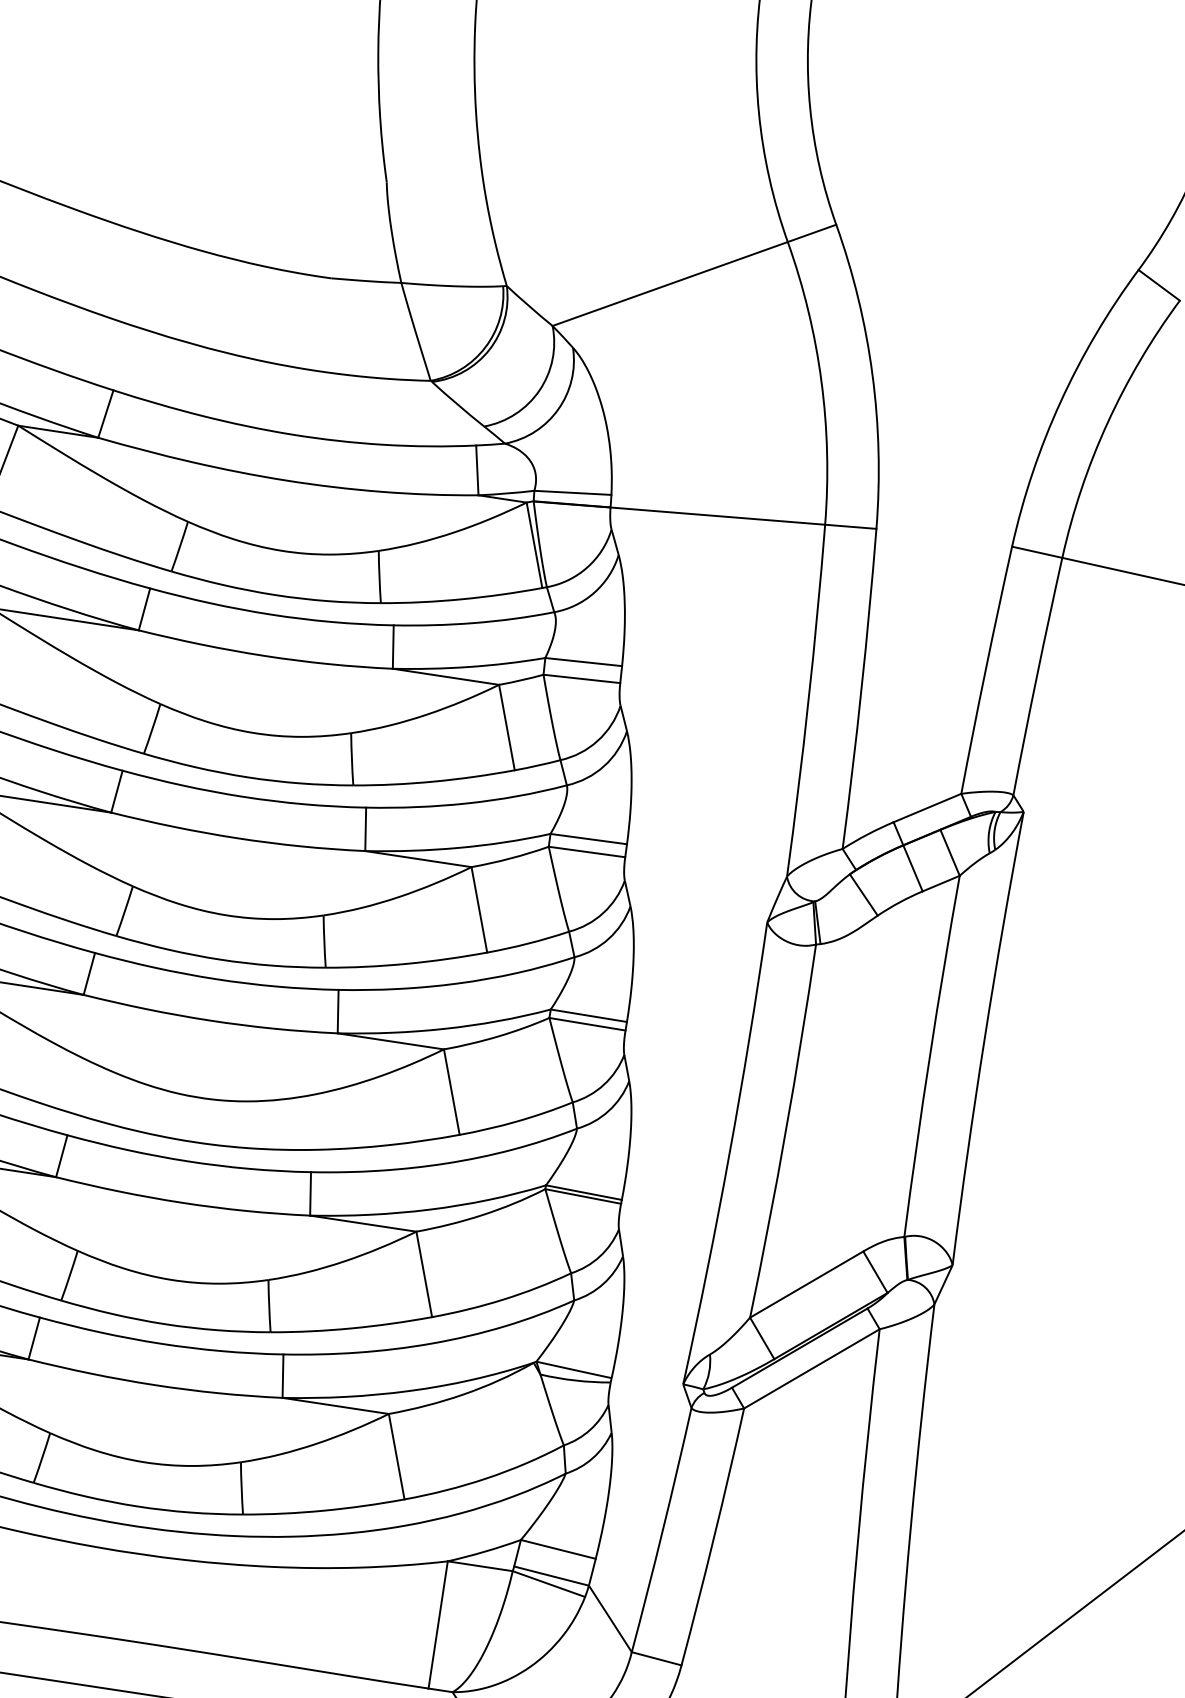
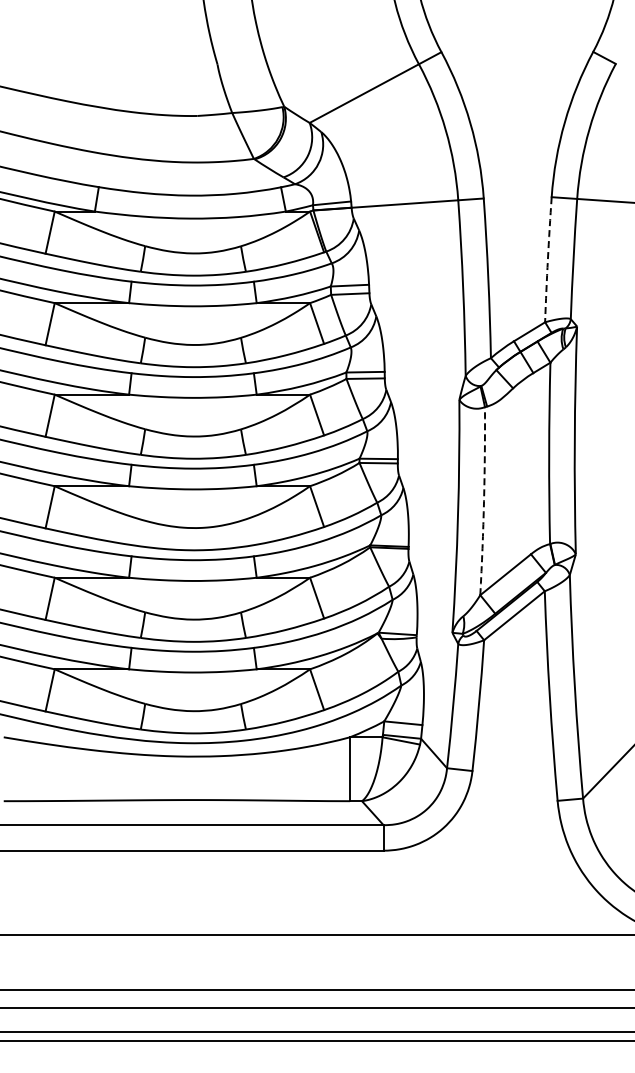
arc: (984, 669) -> (547, 259), solid -> dashed
arc: (786, 1132) -> (484, 501), solid -> dashed

